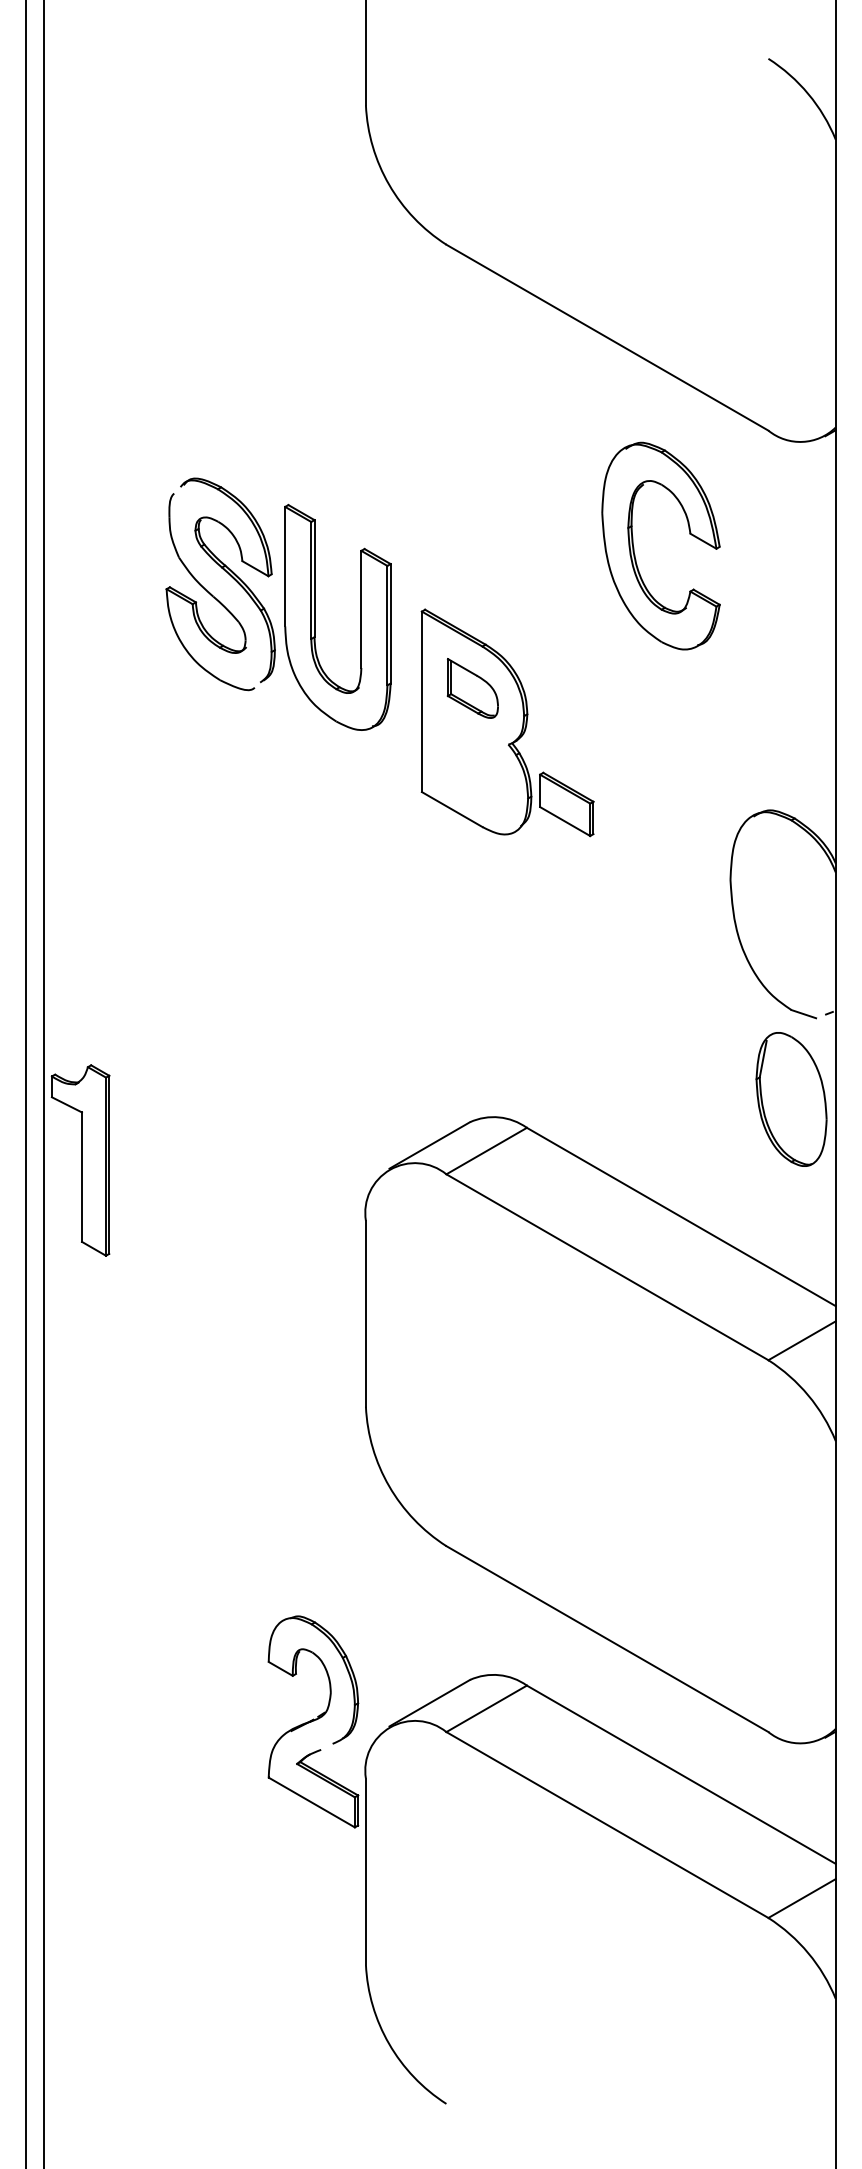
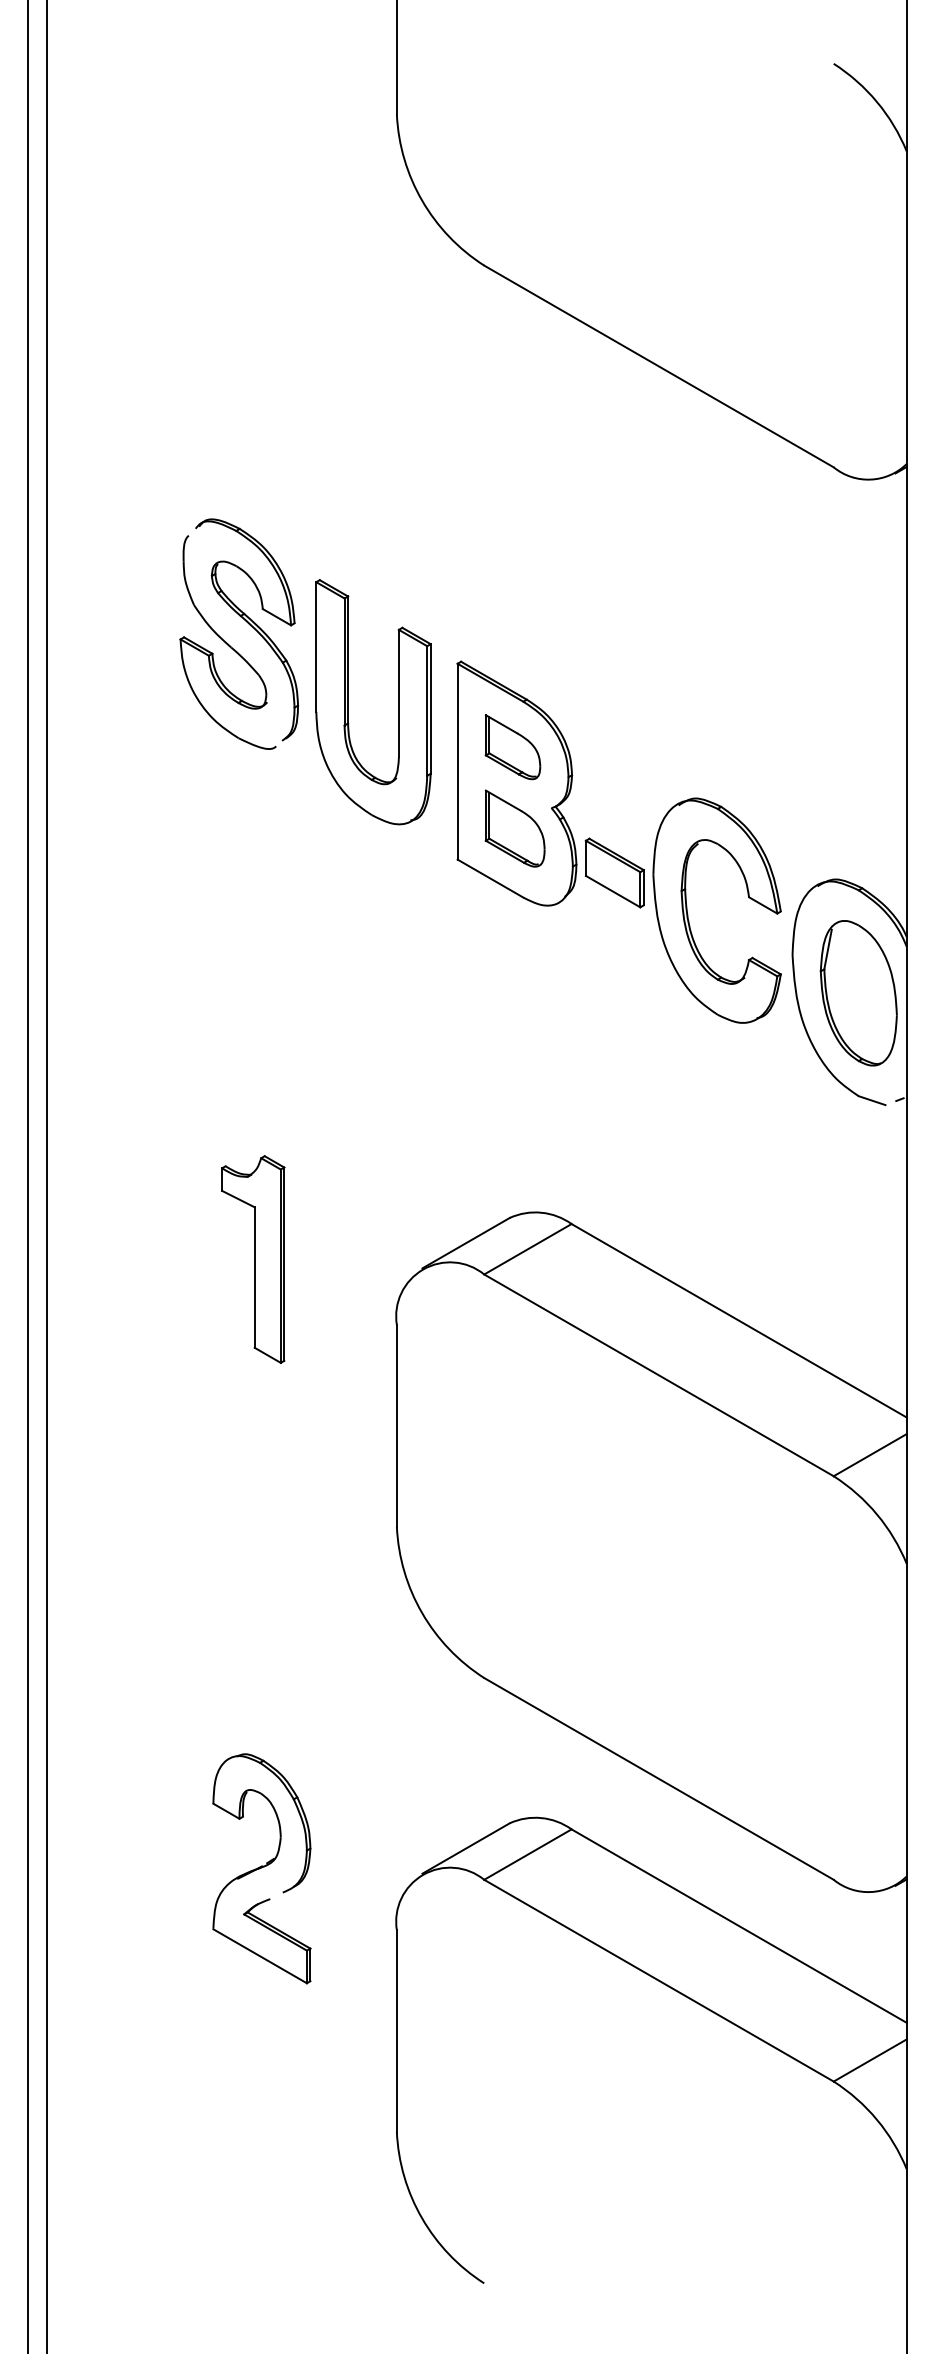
part: (634, 549) -> (688, 914), moved
part: (314, 617) -> (348, 702), moved
part: (474, 763) -> (514, 828), added
part: (791, 1099) -> (858, 993), moved
part: (80, 1160) -> (253, 1259), moved
part: (313, 1721) -> (261, 1868), moved

